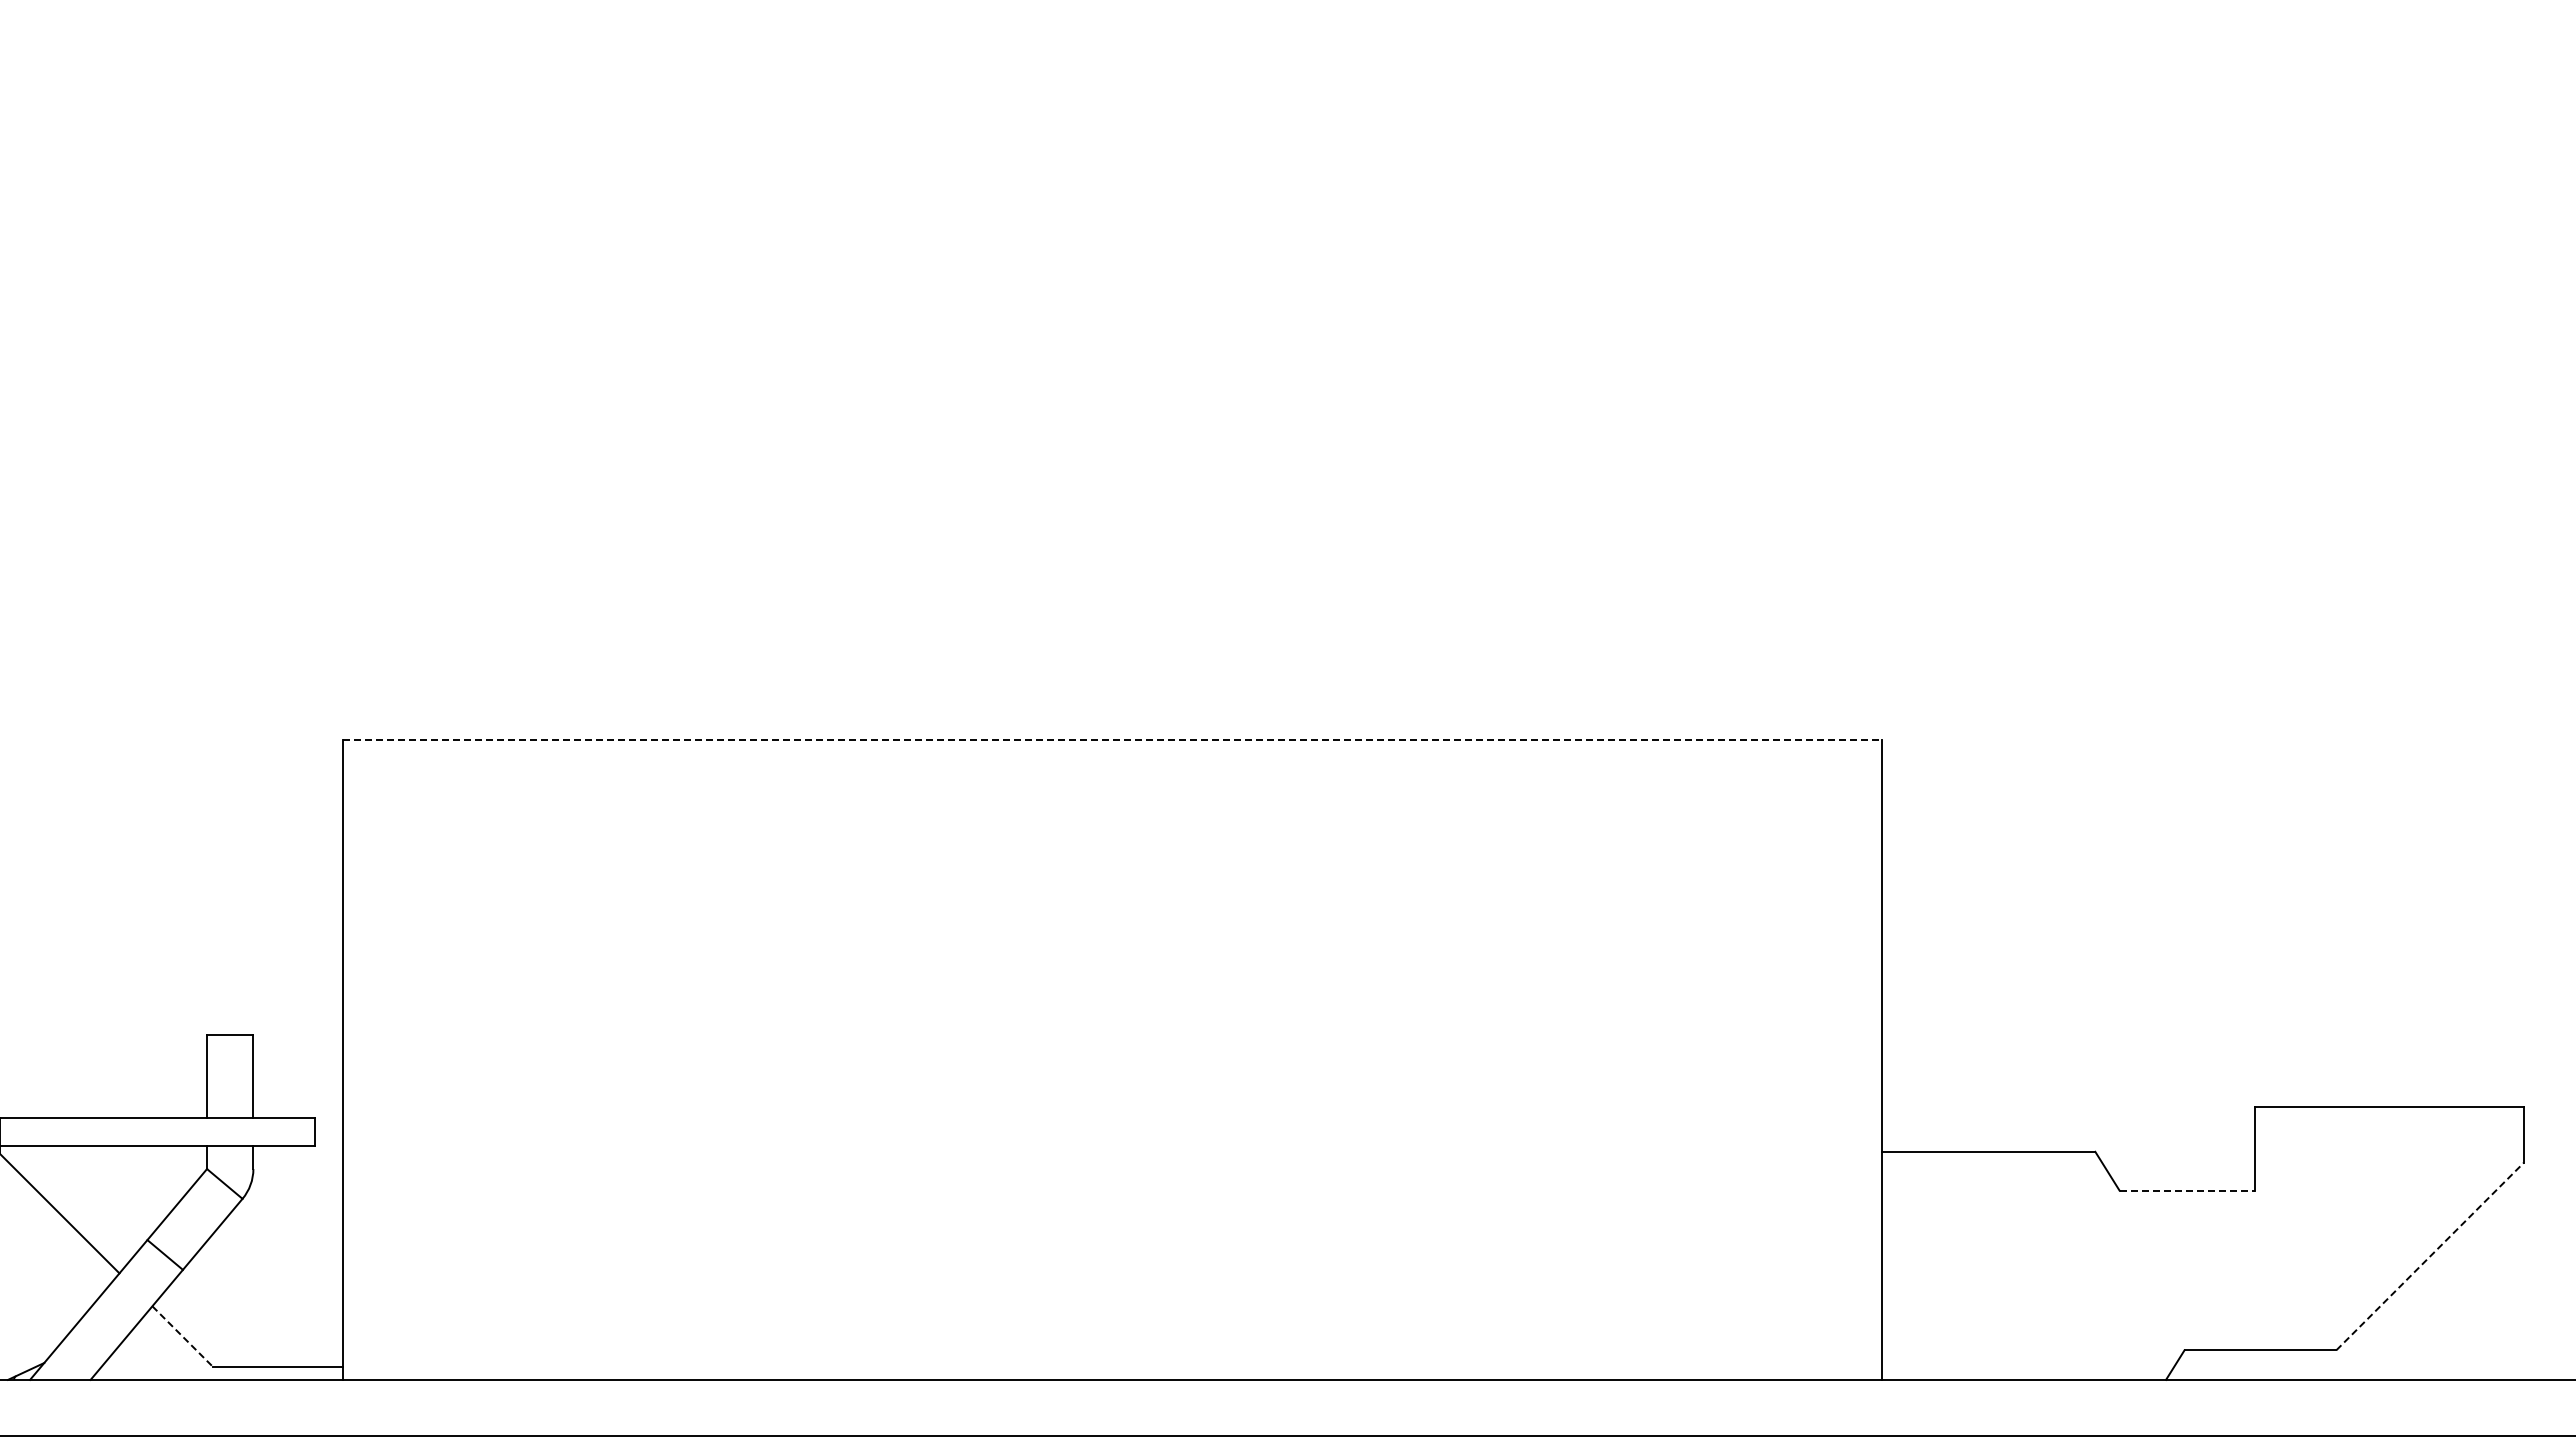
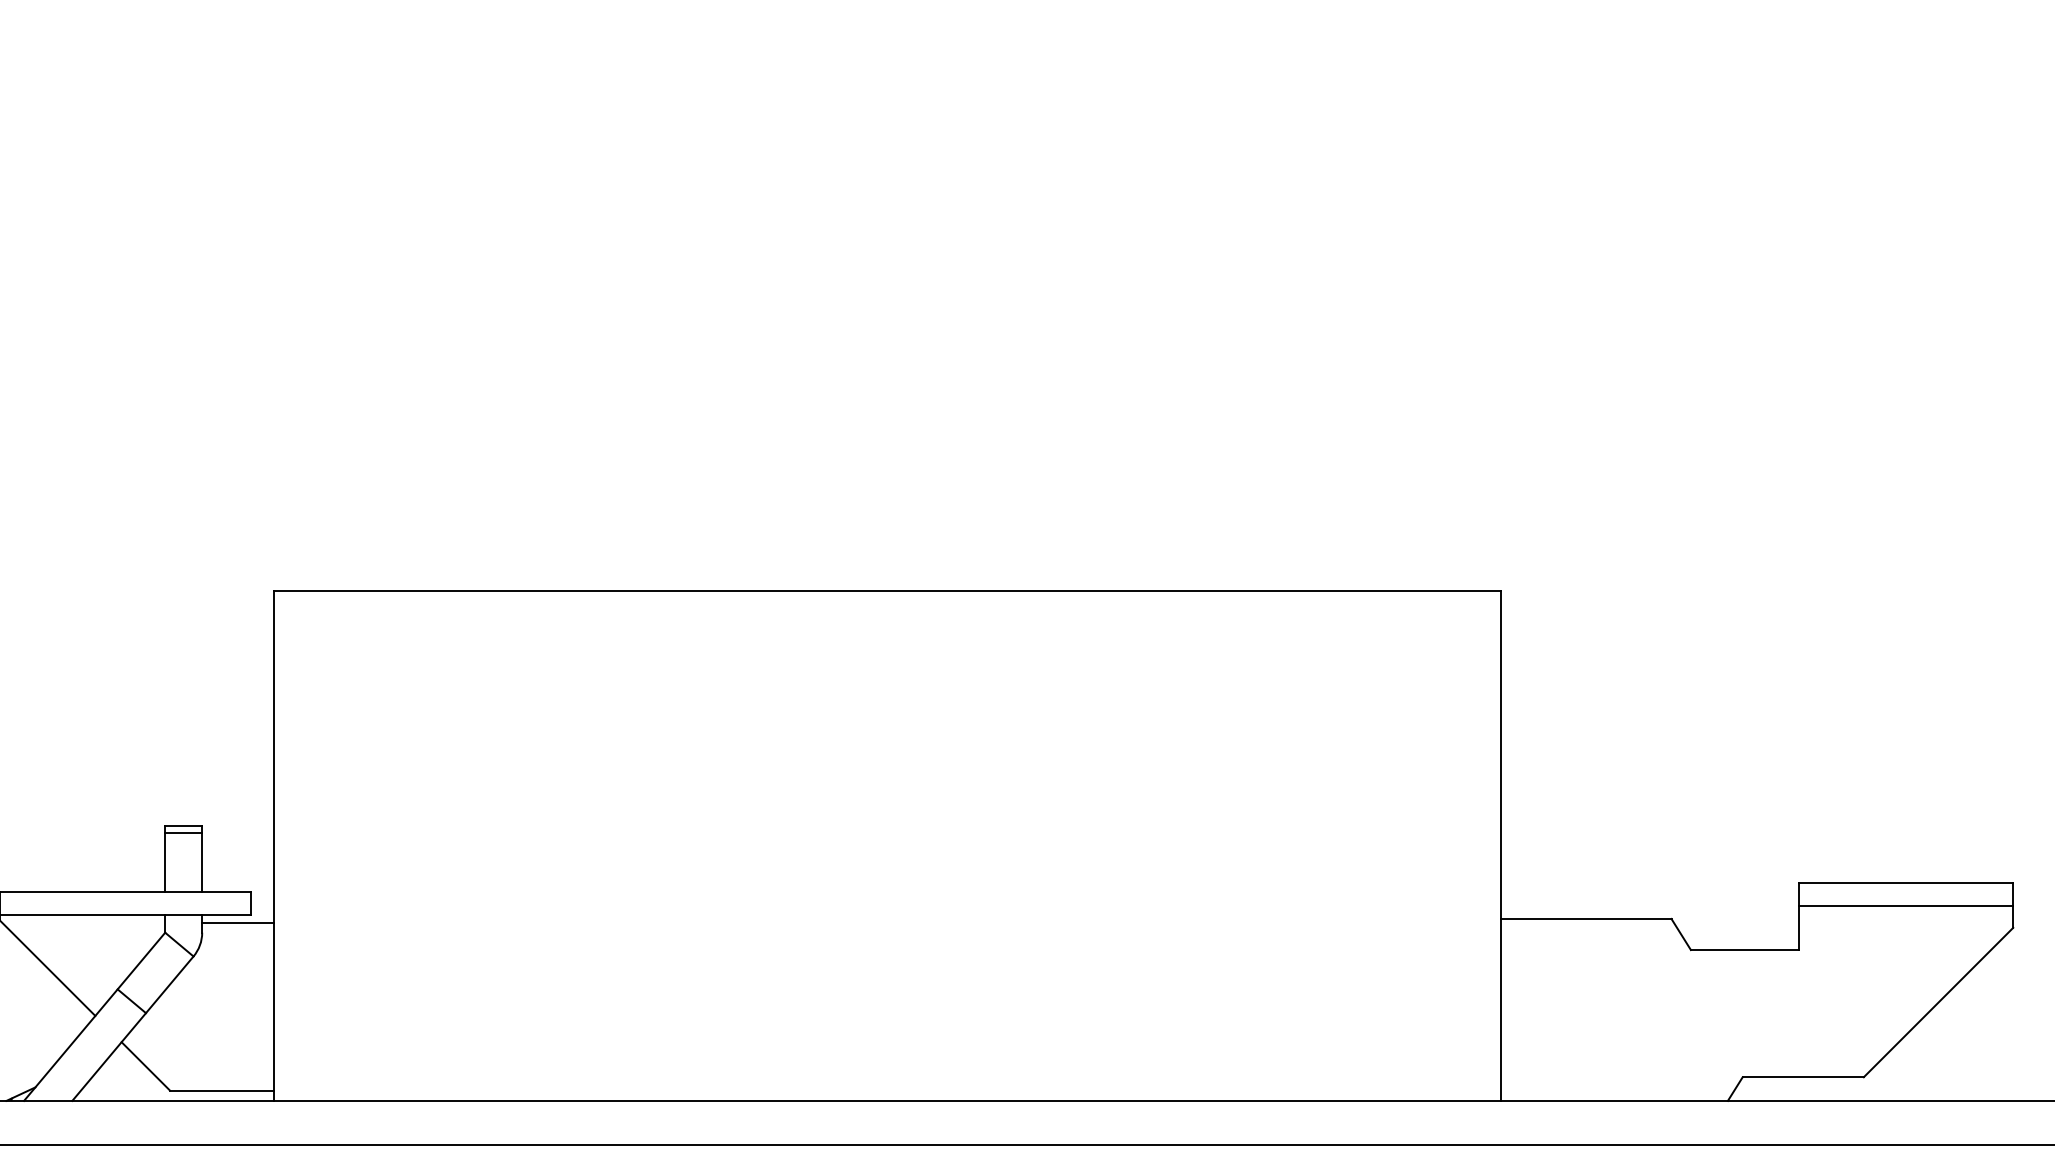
line: (1112, 740) -> (887, 590), dashed -> solid
line: (230, 1044) -> (183, 833), added
line: (2388, 1135) -> (1905, 905), added
line: (297, 1157) -> (237, 923), added
line: (2187, 1190) -> (1745, 949), dashed -> solid
line: (2430, 1256) -> (1938, 1002), dashed -> solid
line: (182, 1336) -> (145, 1066), dashed -> solid

